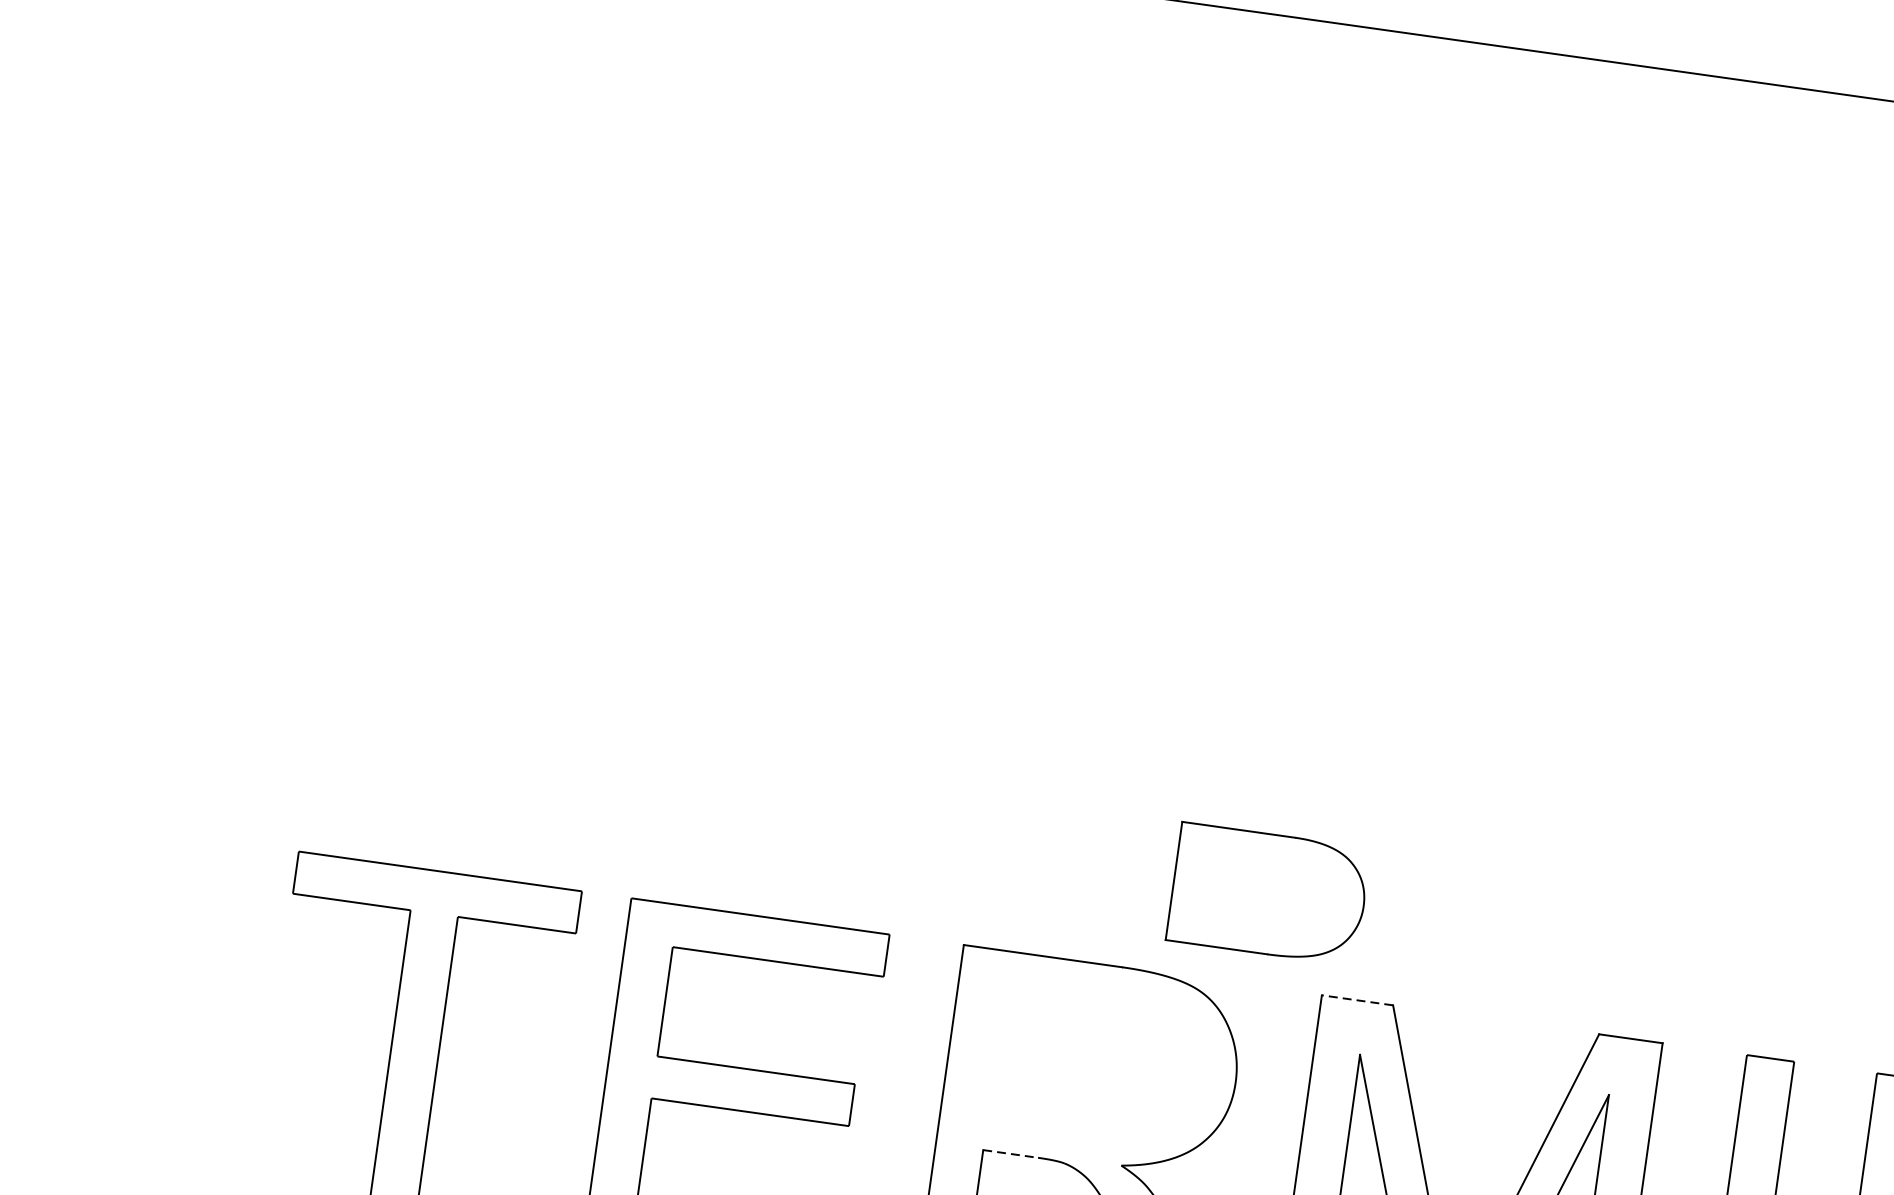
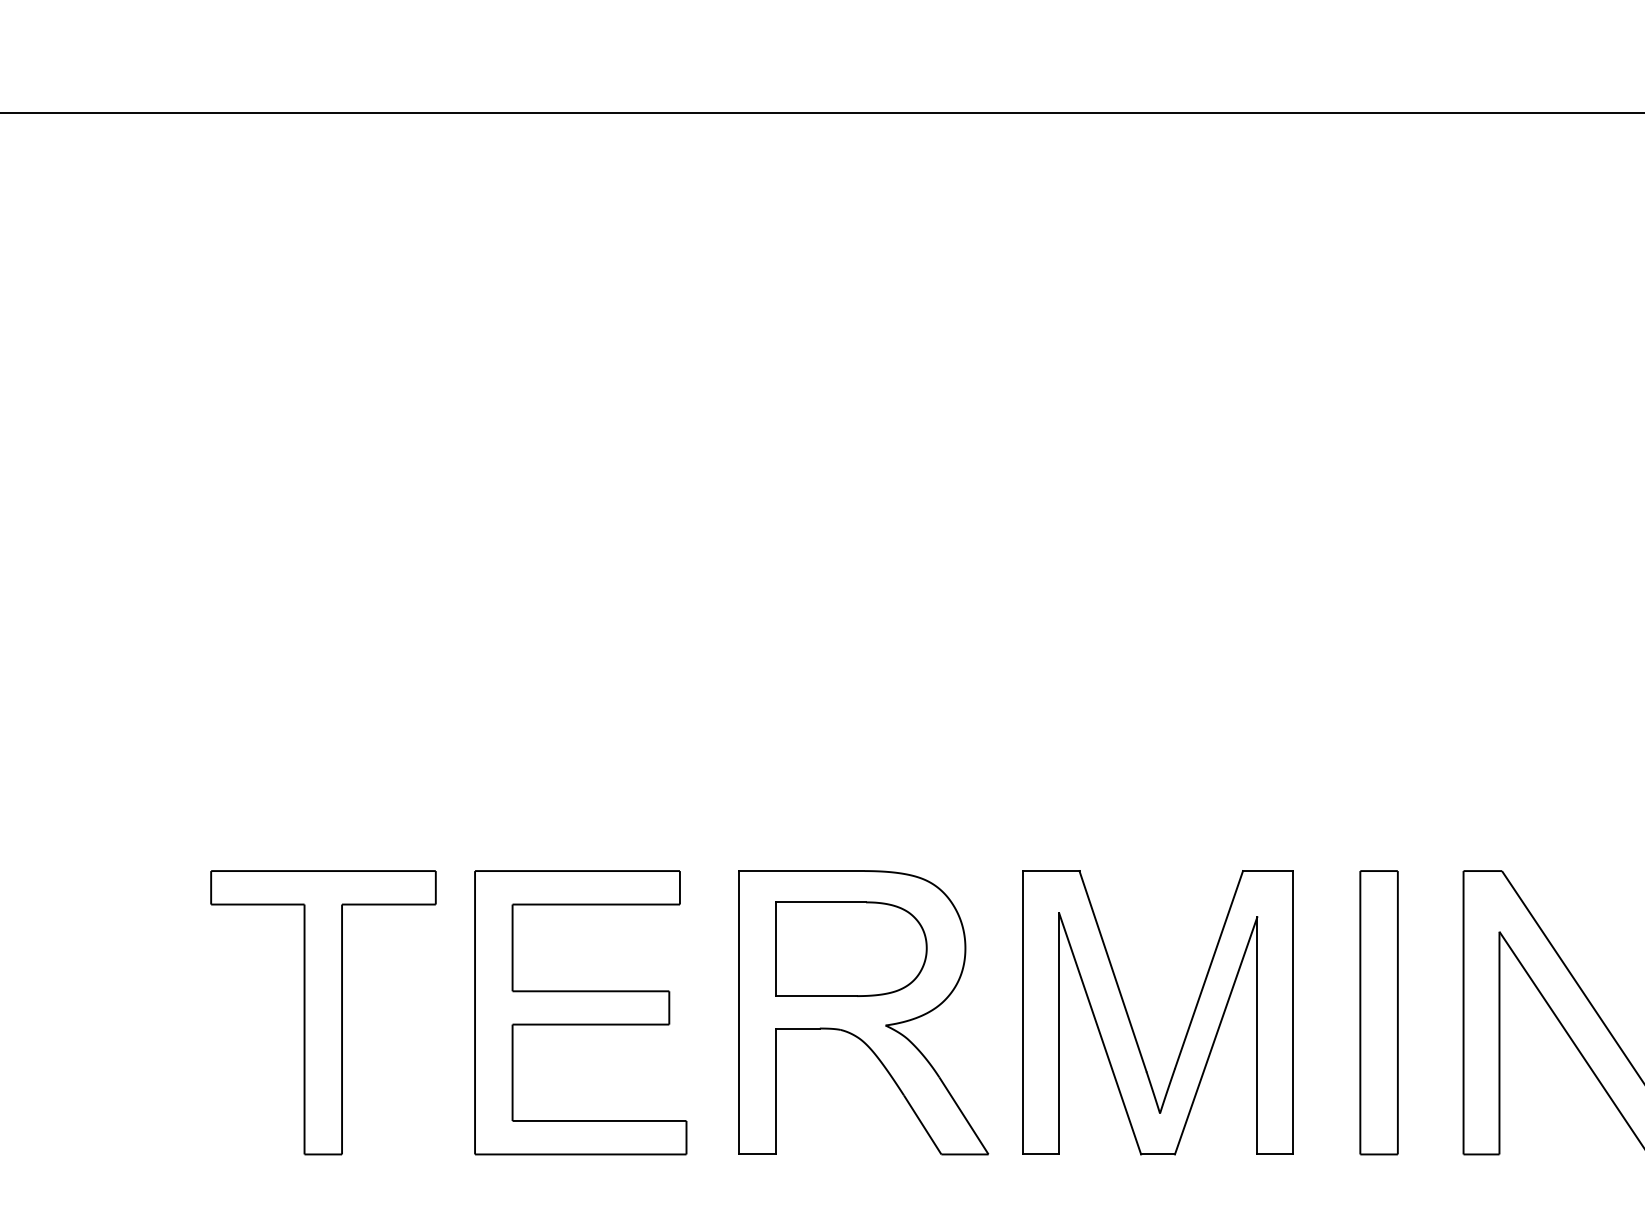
part: (1268, 893) -> (851, 948), moved
line: (1356, 1000) -> (1050, 871), dashed -> solid
line: (1011, 1153) -> (798, 1028), dashed -> solid

